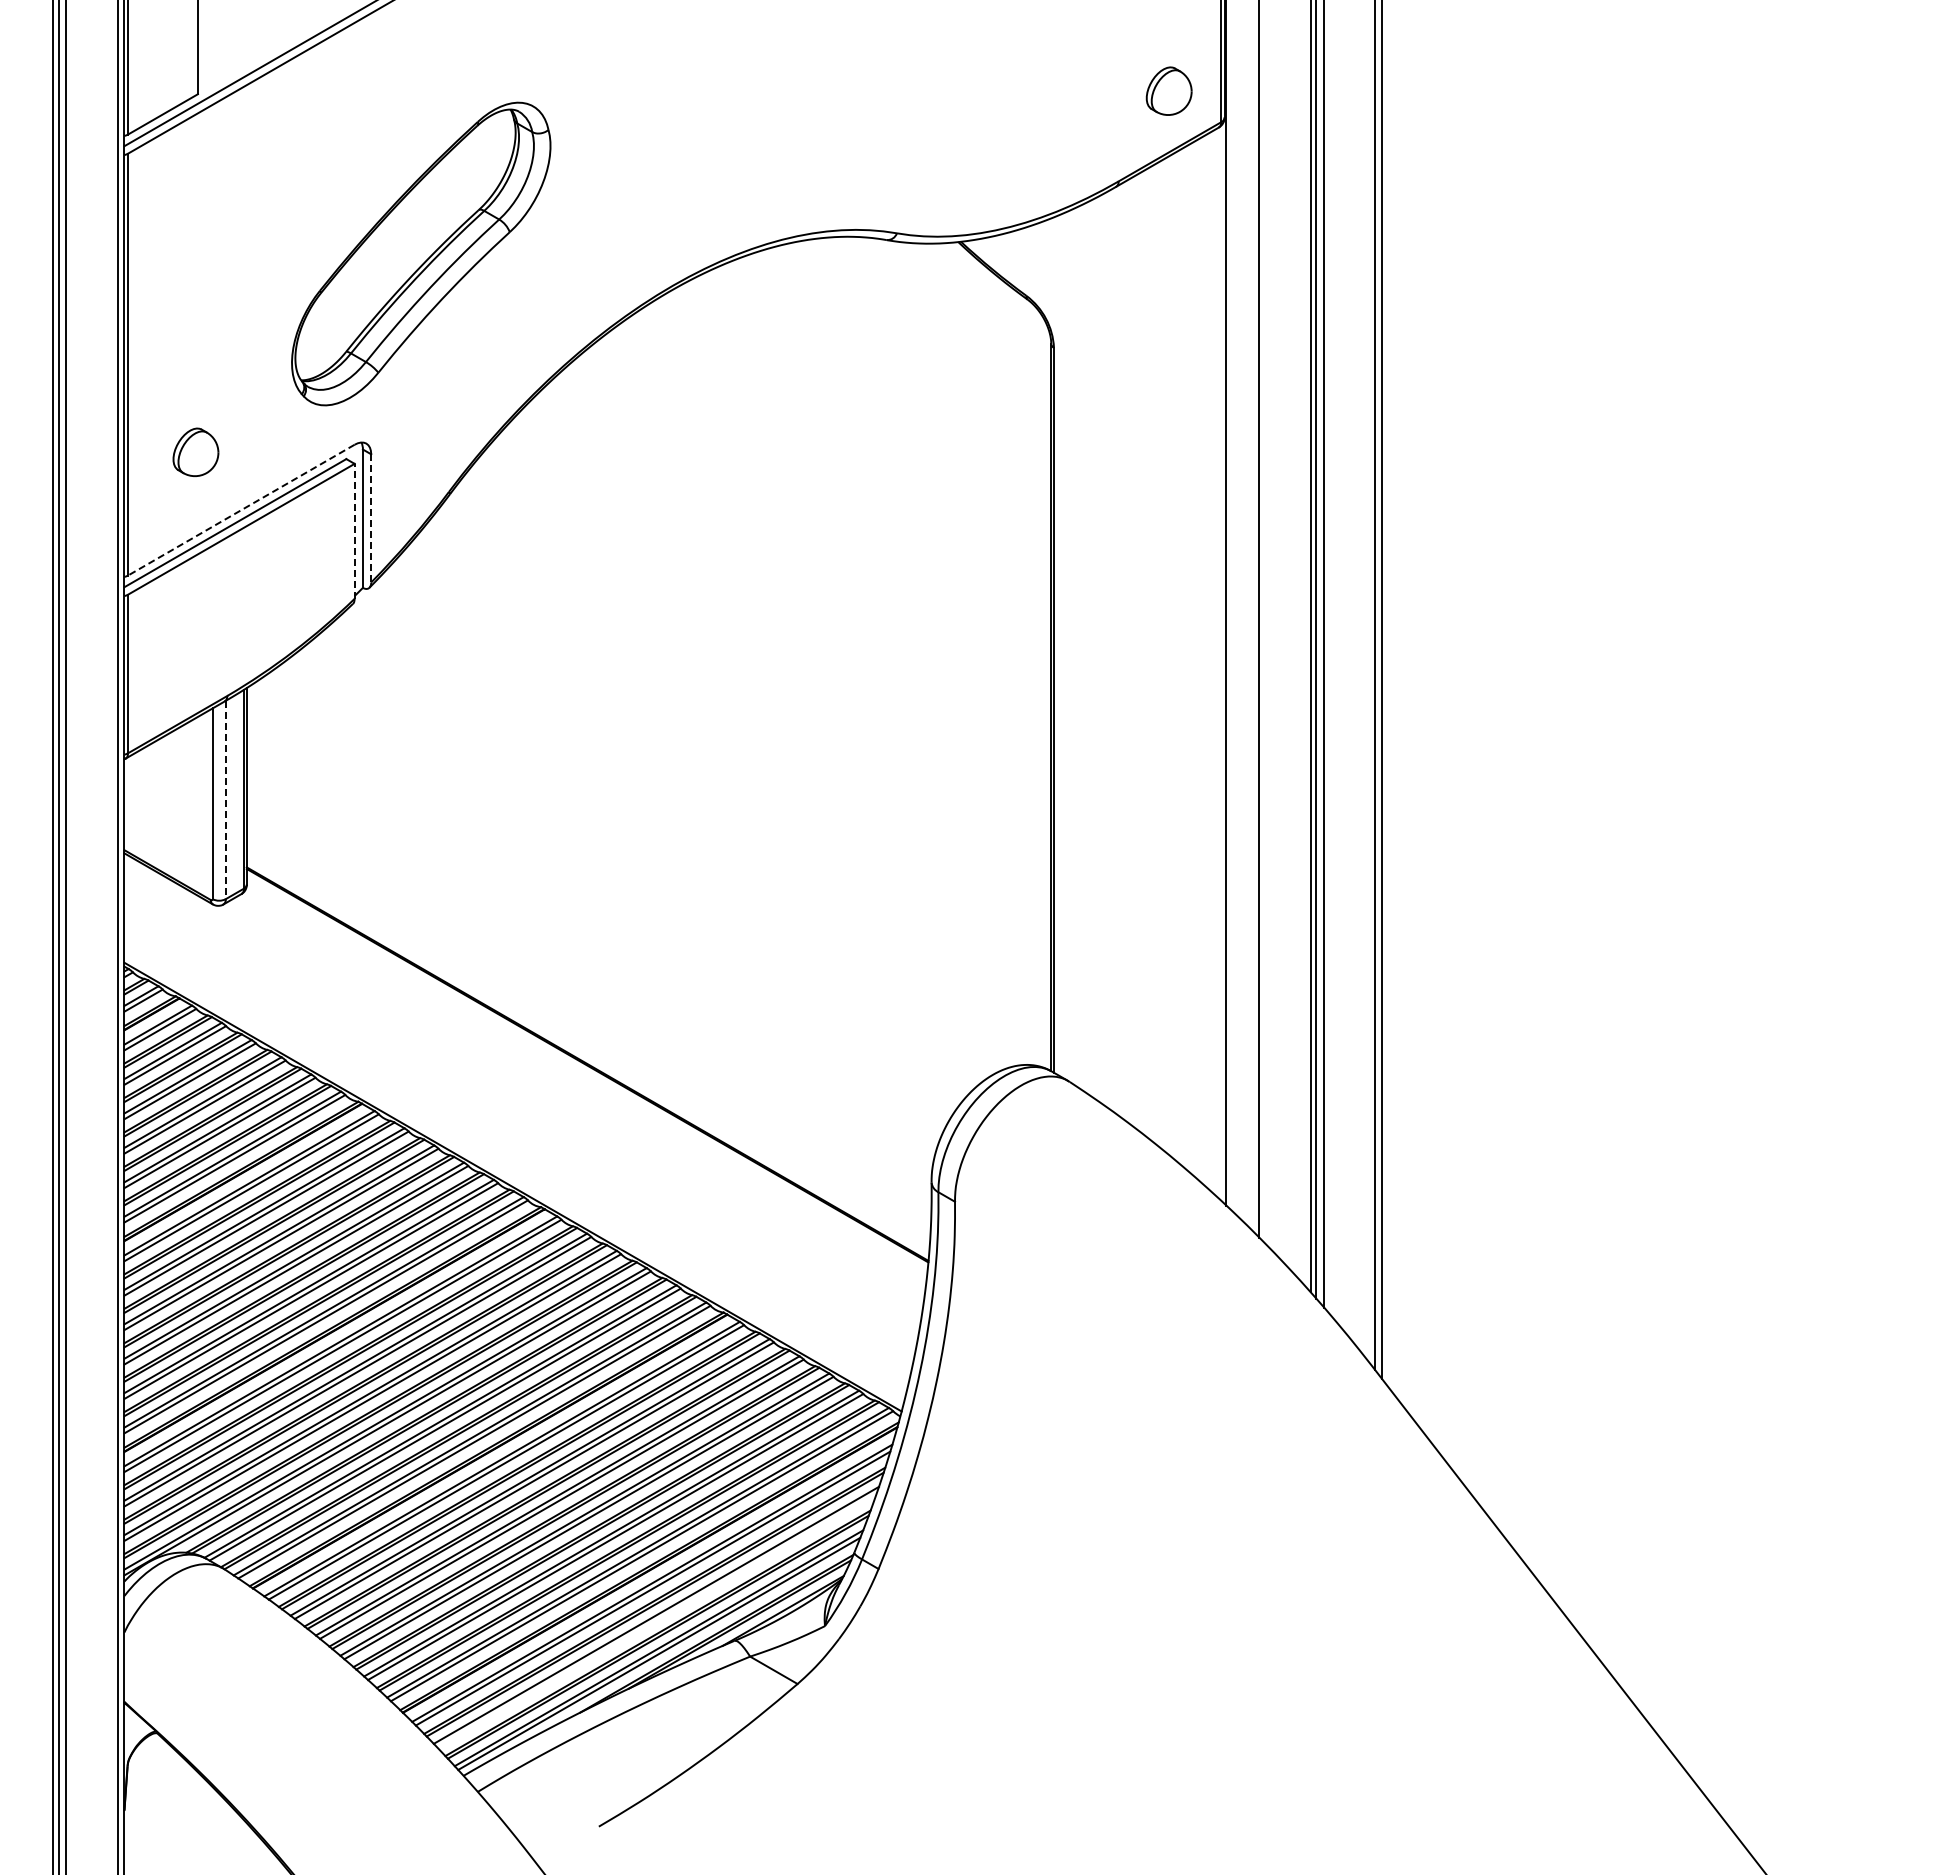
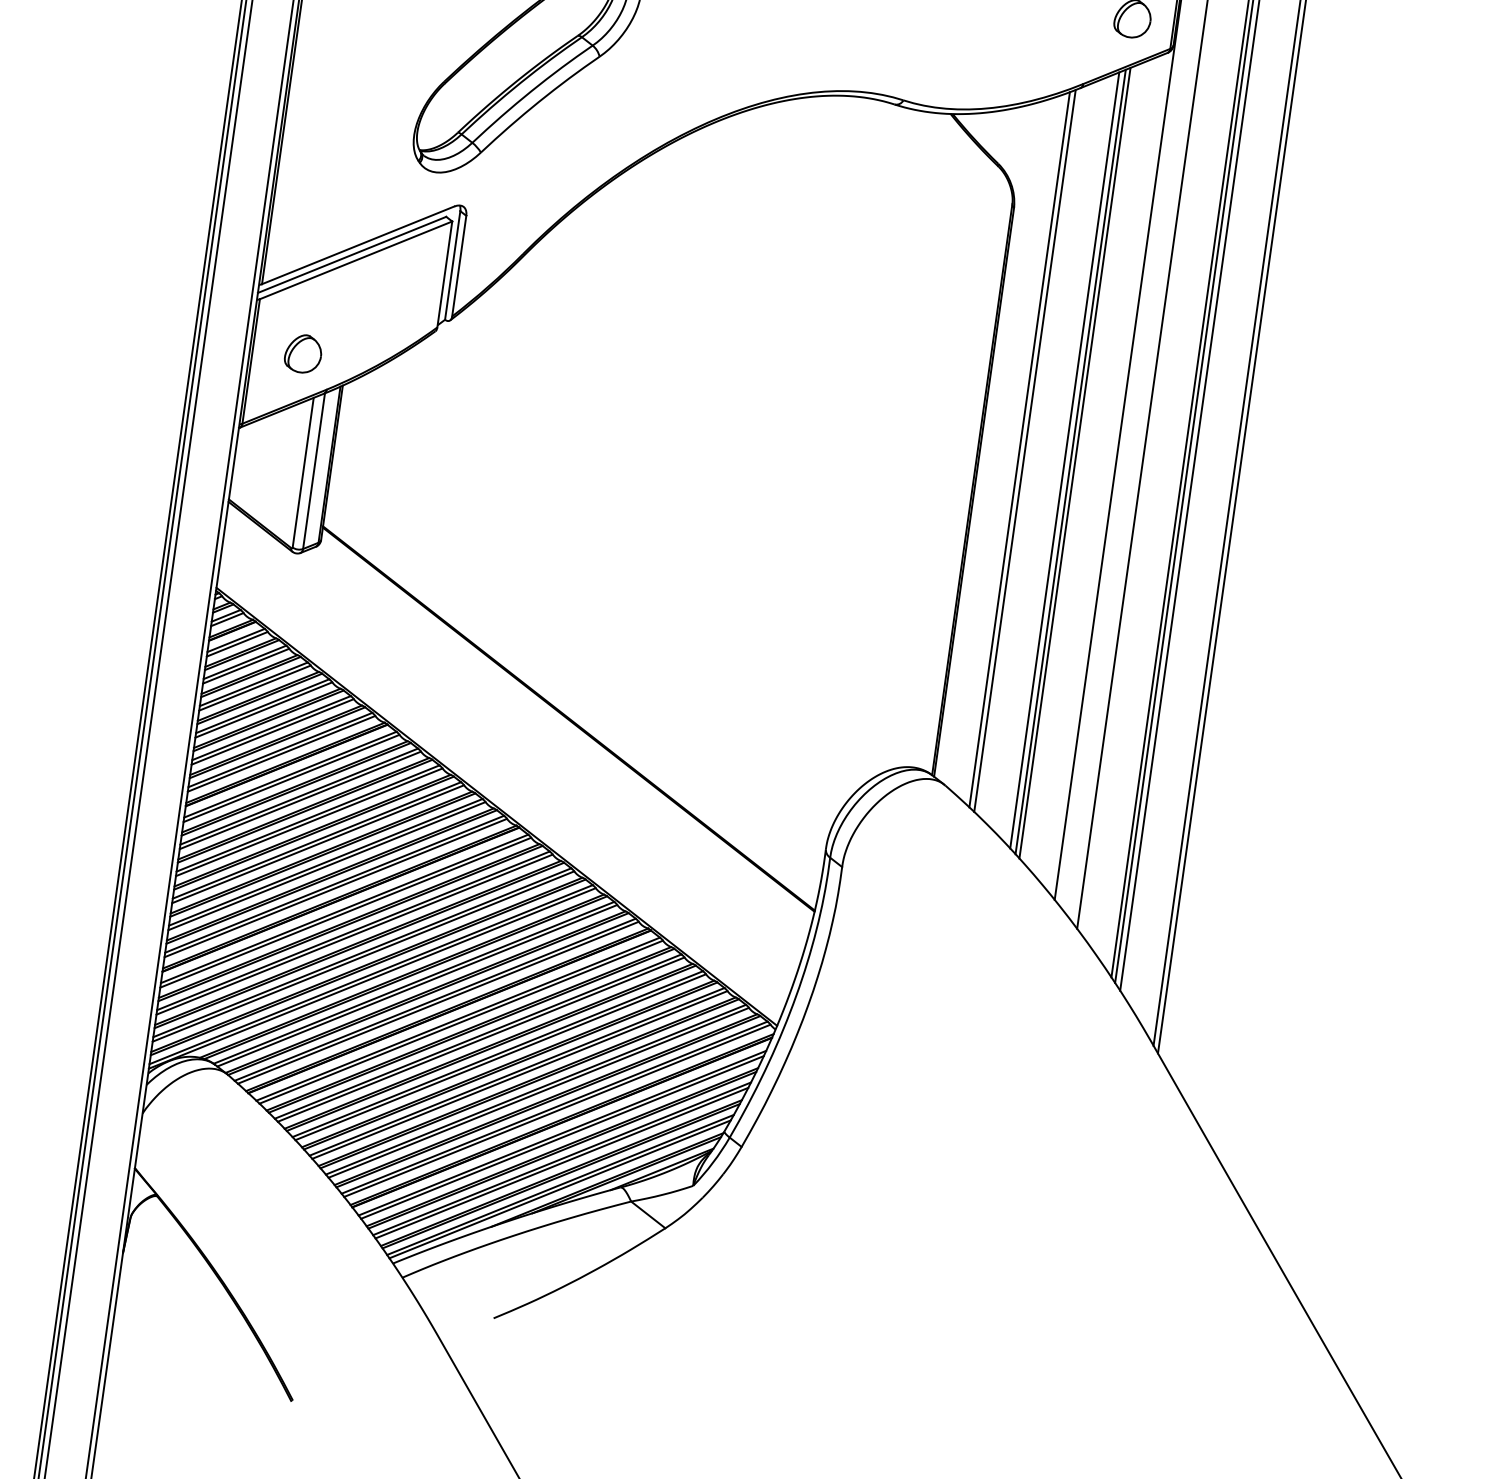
part: (195, 451) -> (303, 353), moved
line: (241, 510) -> (358, 245), dashed -> solid
line: (371, 517) -> (459, 265), dashed -> solid
line: (354, 530) -> (444, 273), dashed -> solid
line: (1103, 648) -> (1019, 449), added
line: (1110, 649) -> (1025, 450), added
line: (1161, 654) -> (1064, 460), added
line: (1169, 655) -> (1070, 461), added
line: (1174, 656) -> (1074, 463), added
line: (225, 800) -> (313, 471), dashed -> solid
line: (656, 1620) -> (561, 1162), added

